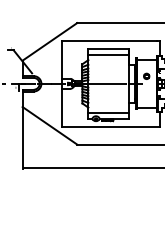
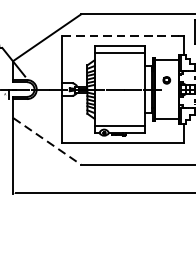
line: (109, 40) -> (120, 35), solid -> dashed
line: (50, 126) -> (47, 142), solid -> dashed

